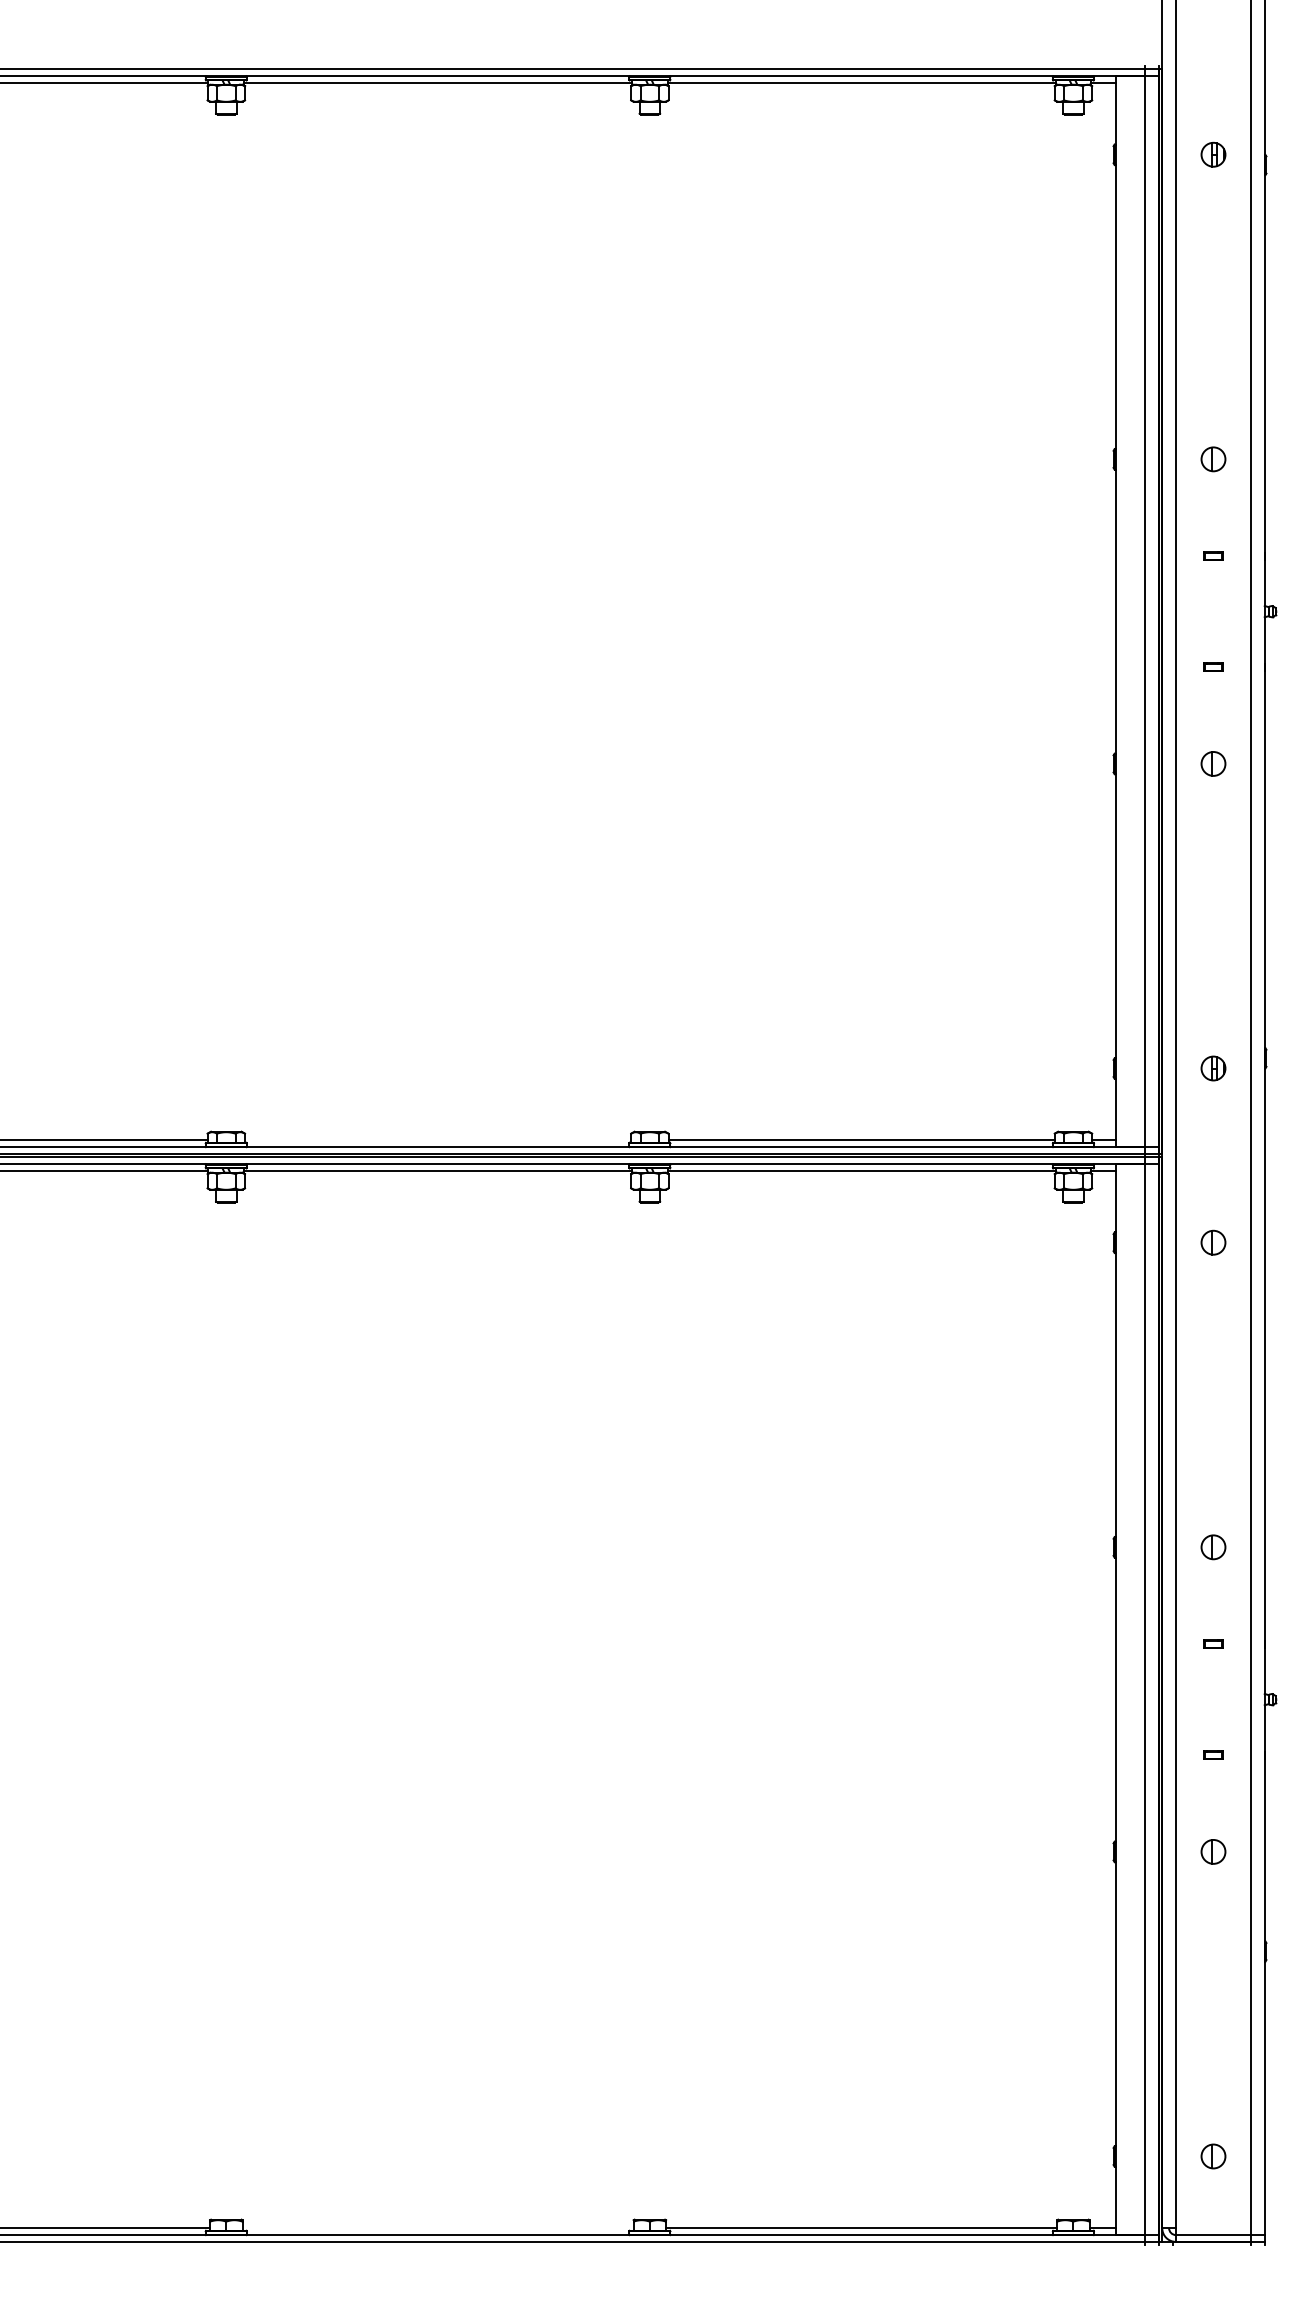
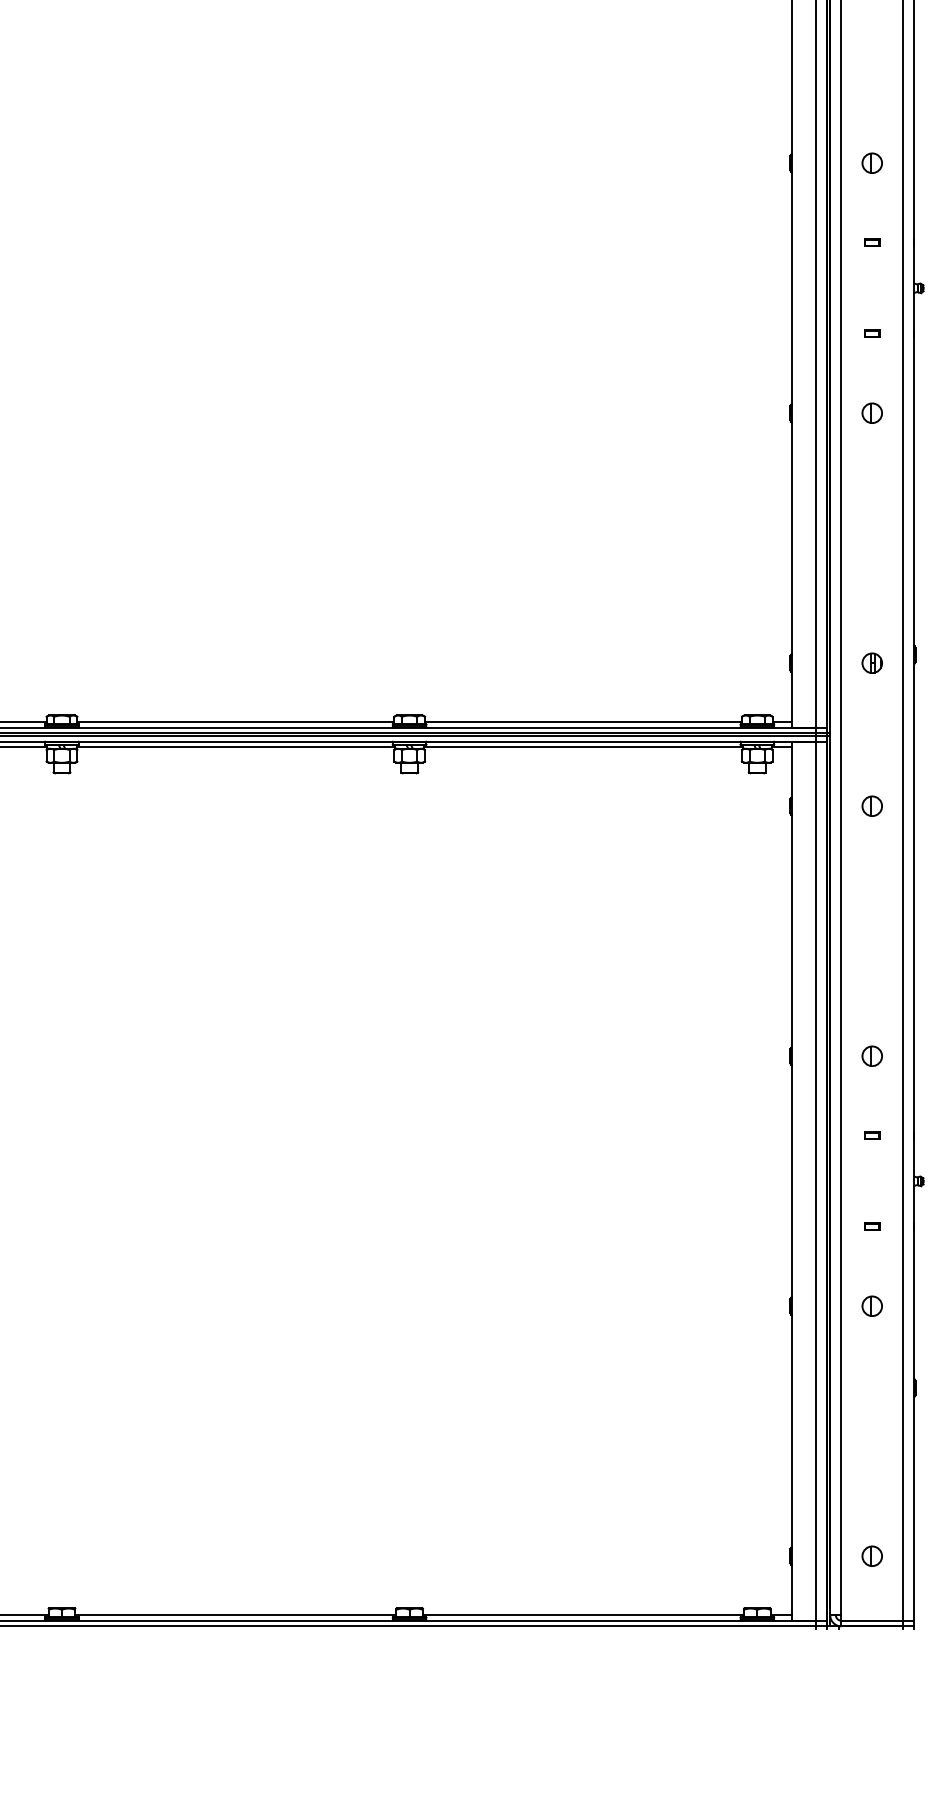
line: (438, 1140) -> (236, 722), added
line: (437, 2228) -> (235, 1615), added

